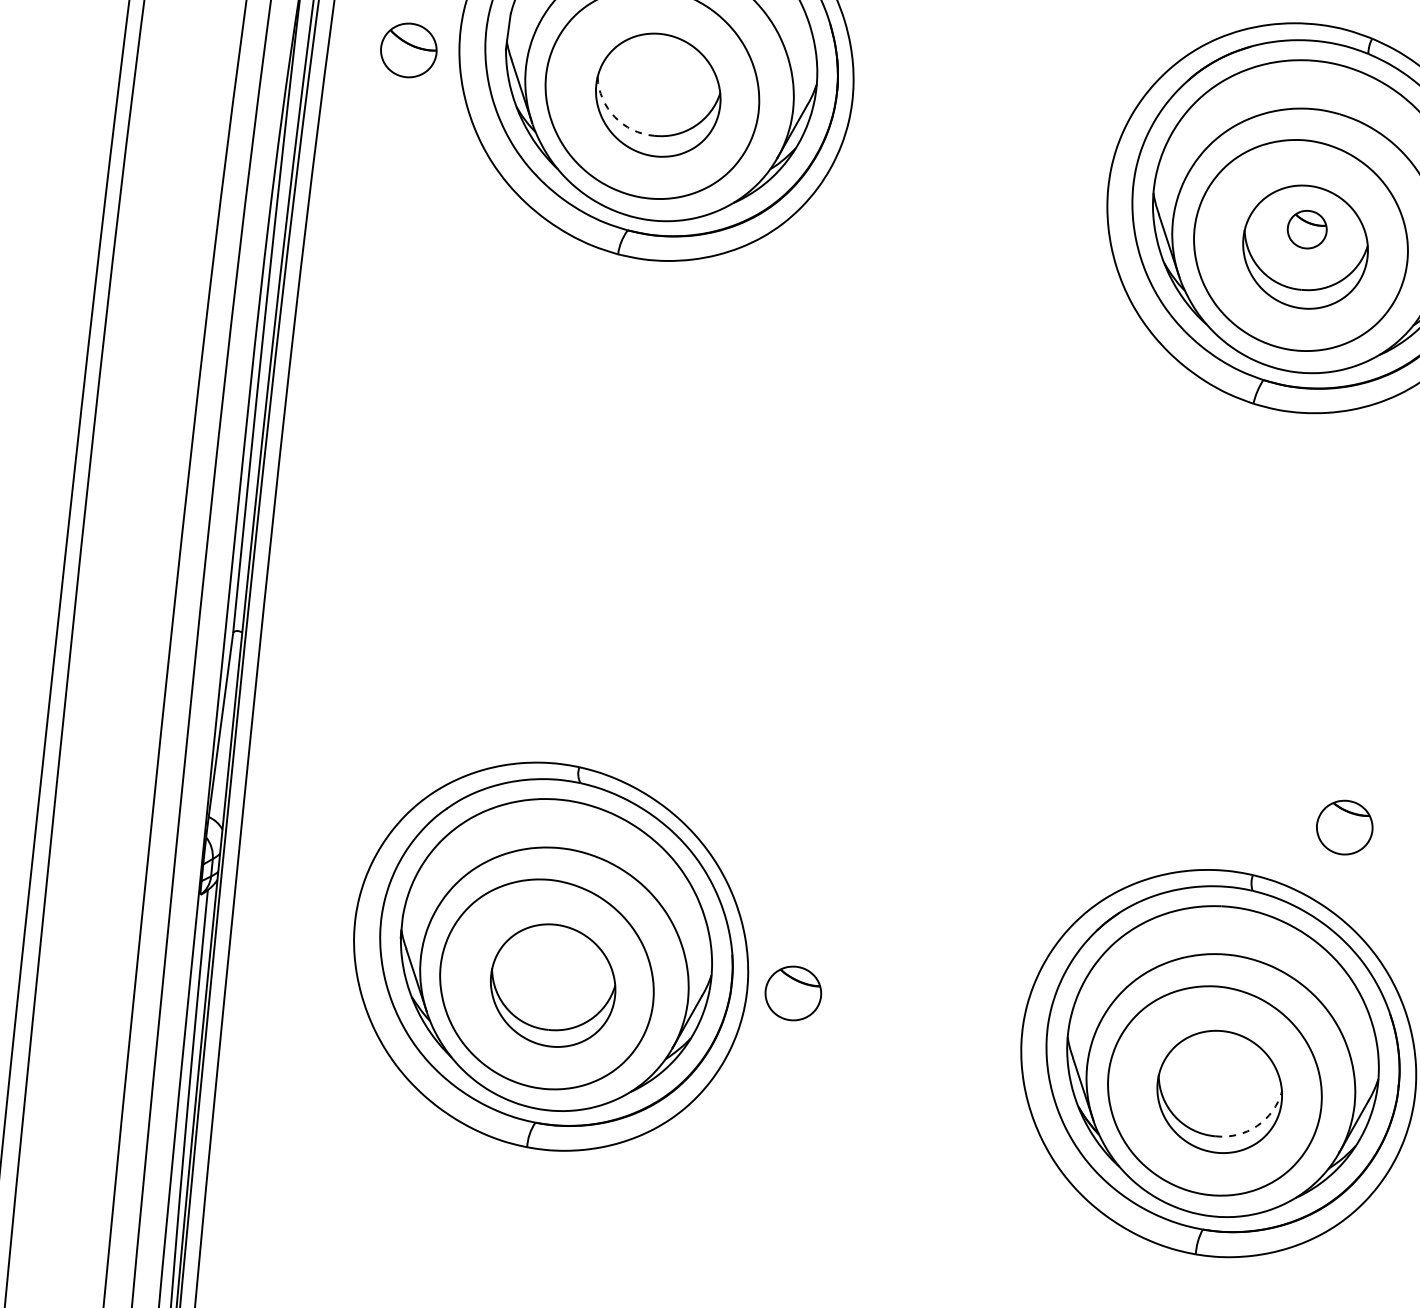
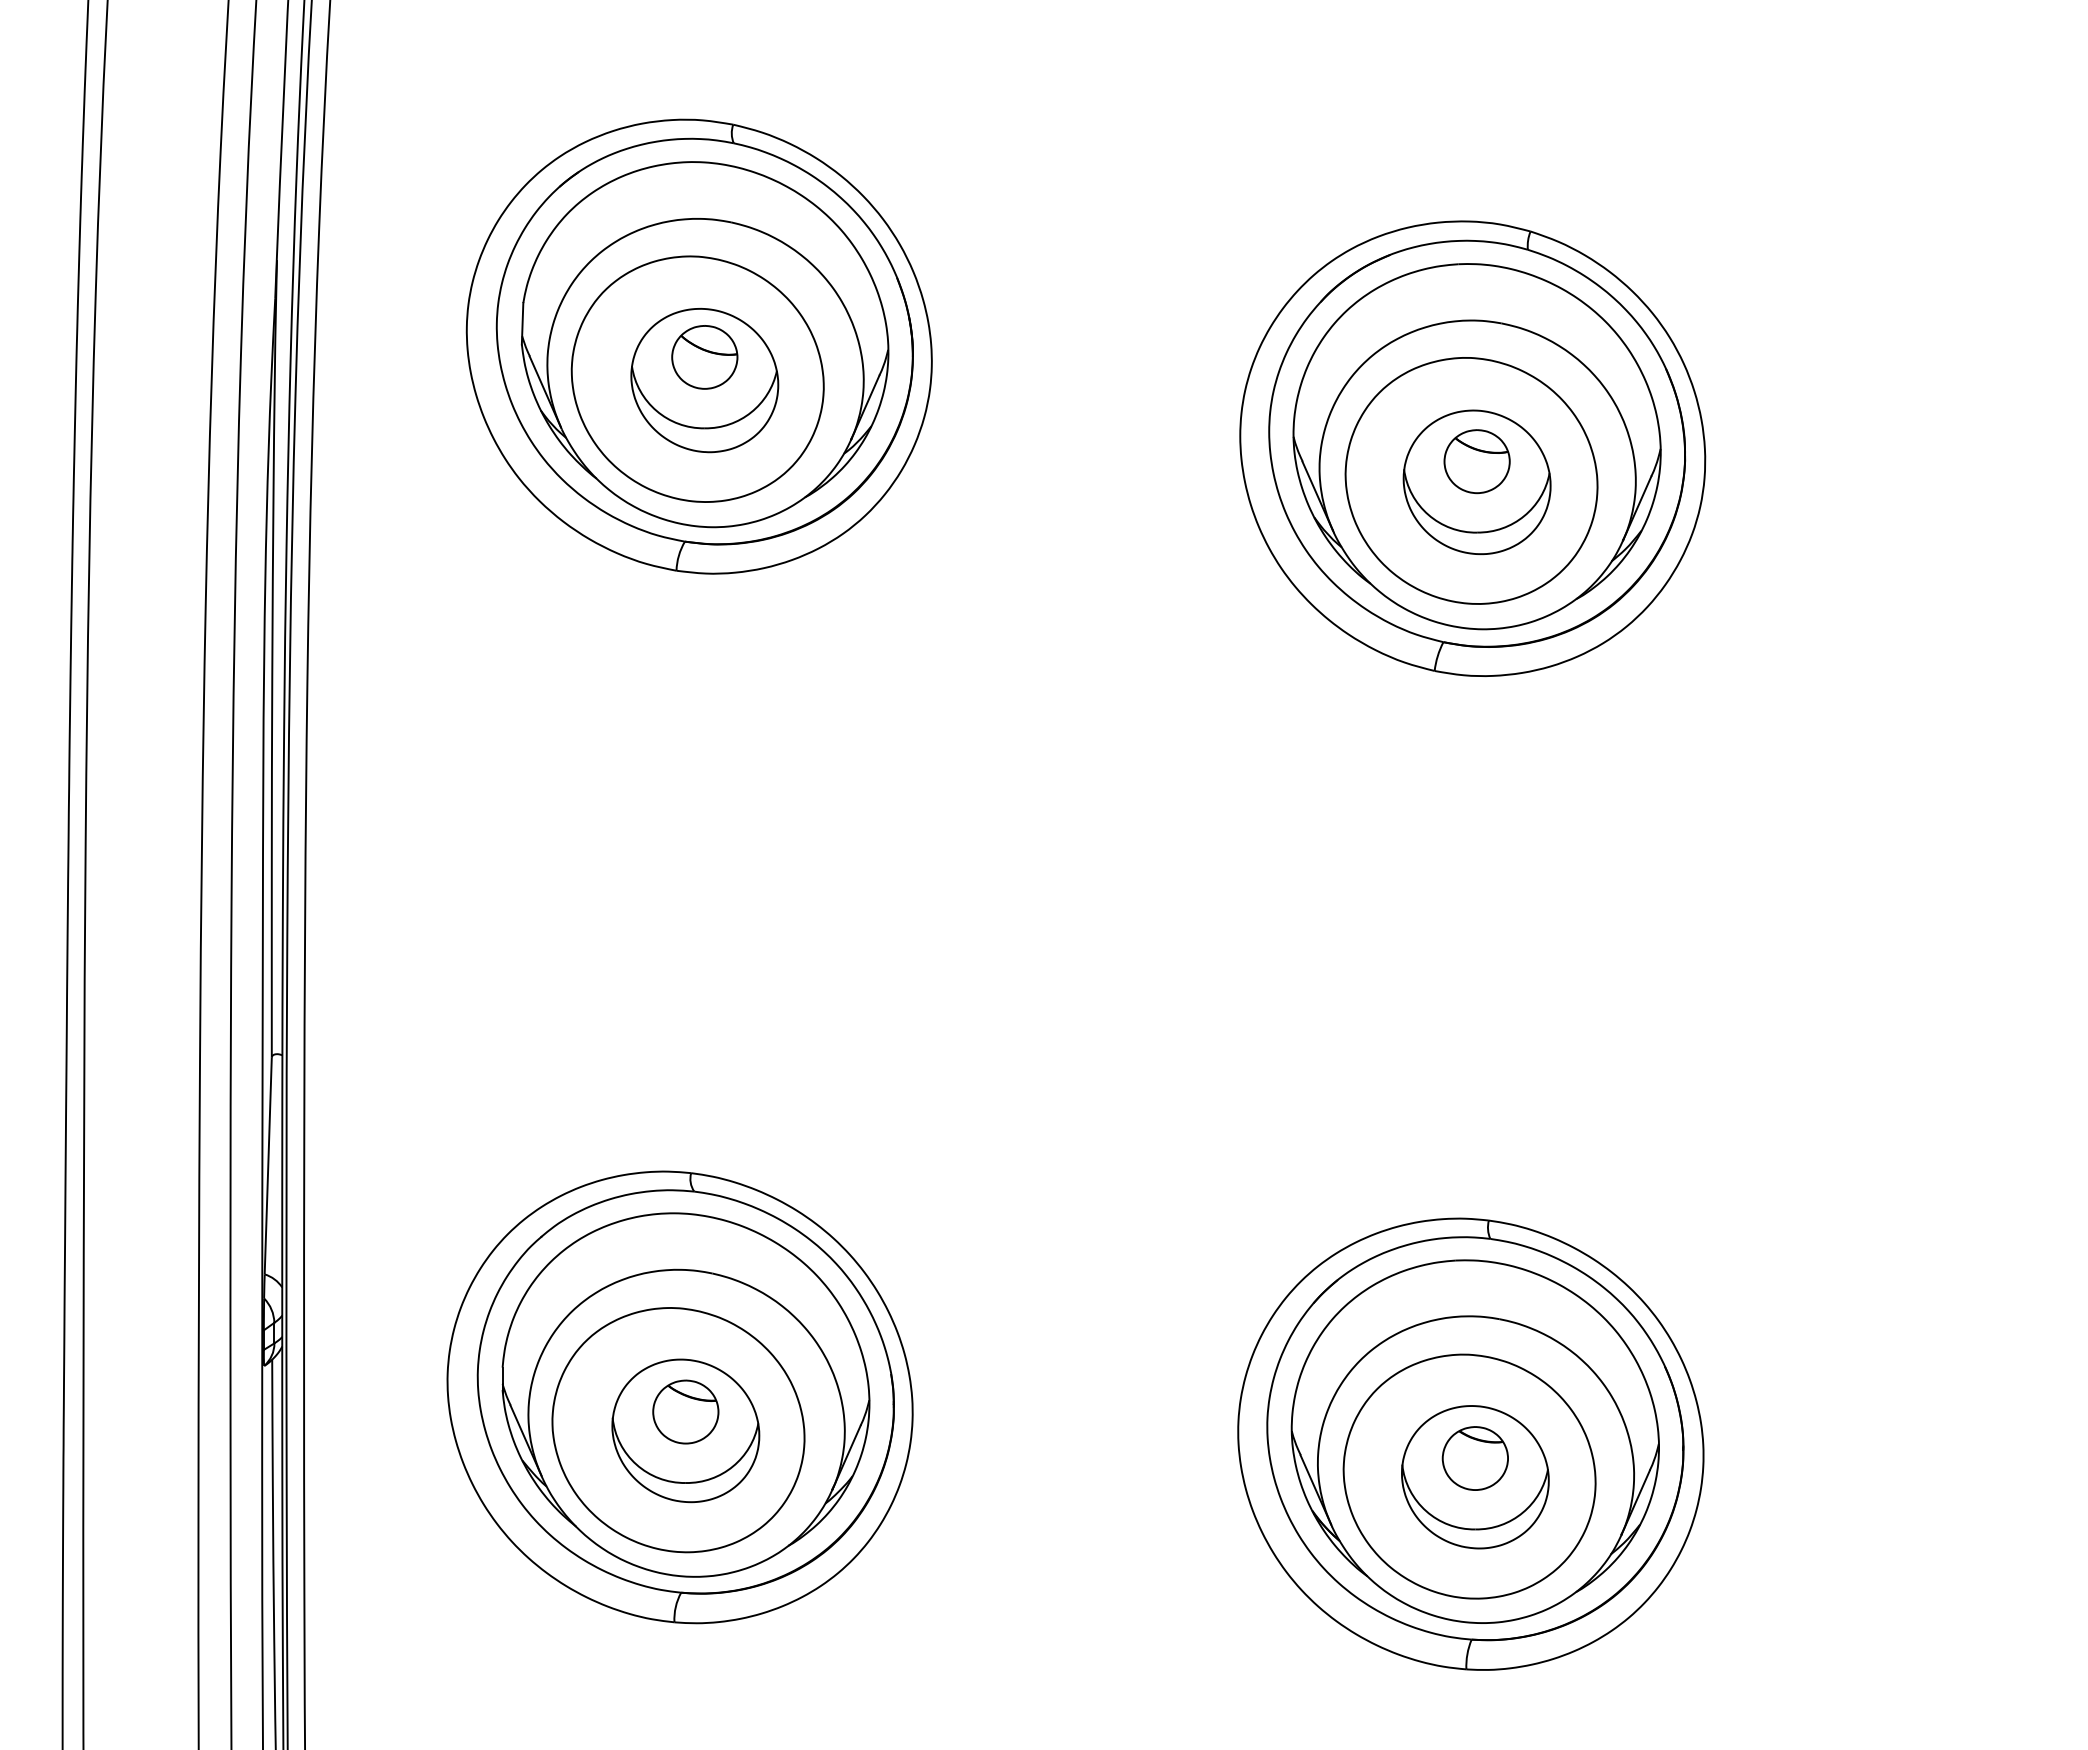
part: (408, 50) -> (704, 357), moved
arc: (614, 117) -> (656, 411), dashed -> solid
part: (1306, 229) -> (1476, 461), size x1.43
part: (1344, 827) -> (1474, 1458), moved
part: (793, 992) -> (685, 1411), moved
arc: (1256, 1125) -> (1522, 1512), dashed -> solid

